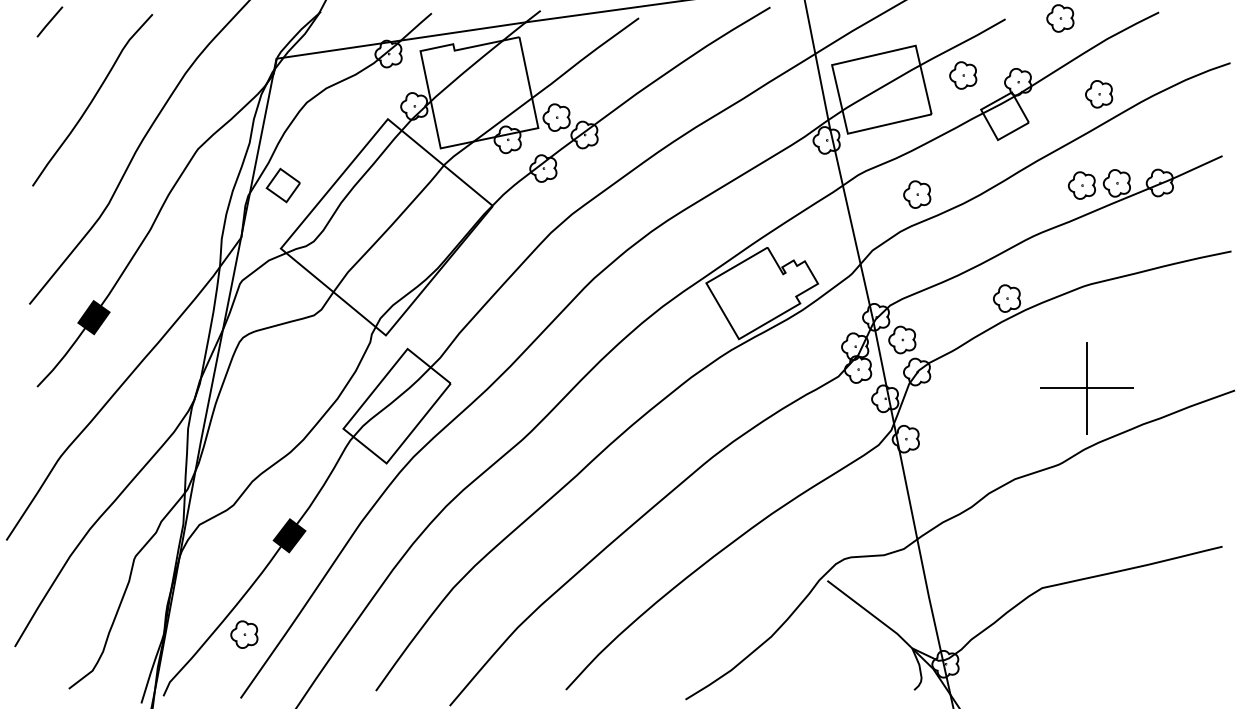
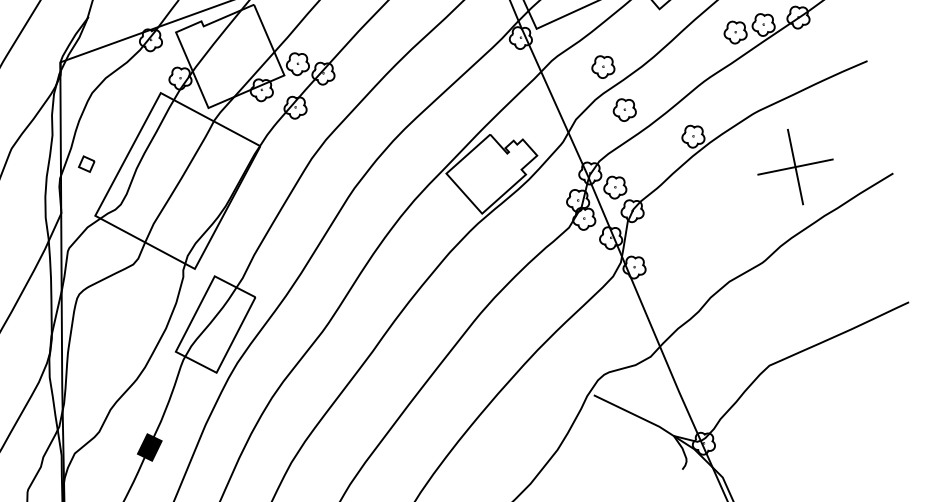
part: (282, 185) -> (86, 164), size x0.6
part: (932, 250) -> (624, 109), added
part: (1086, 388) -> (795, 167), moved

